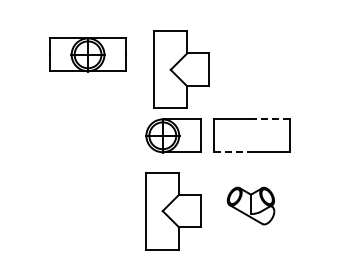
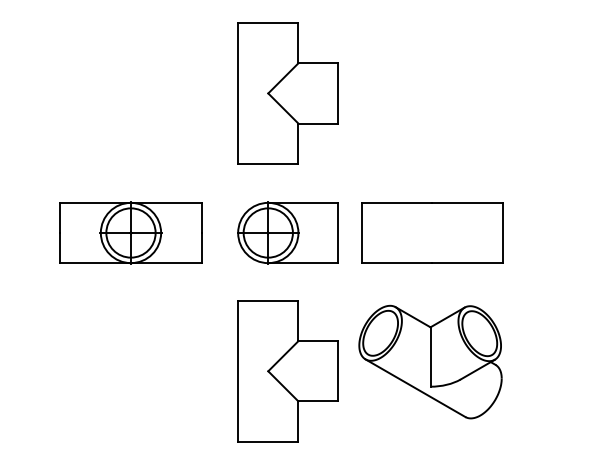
part: (87, 54) -> (129, 232), moved
part: (181, 69) -> (287, 92), moved
line: (270, 119) -> (466, 202), dashed -> solid
line: (233, 152) -> (398, 263), dashed -> solid
part: (250, 205) -> (429, 361), size x1.67

